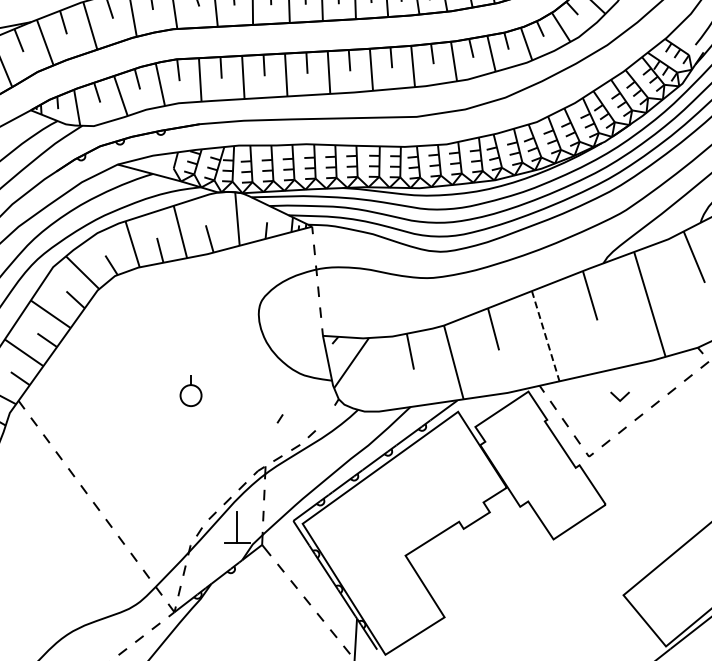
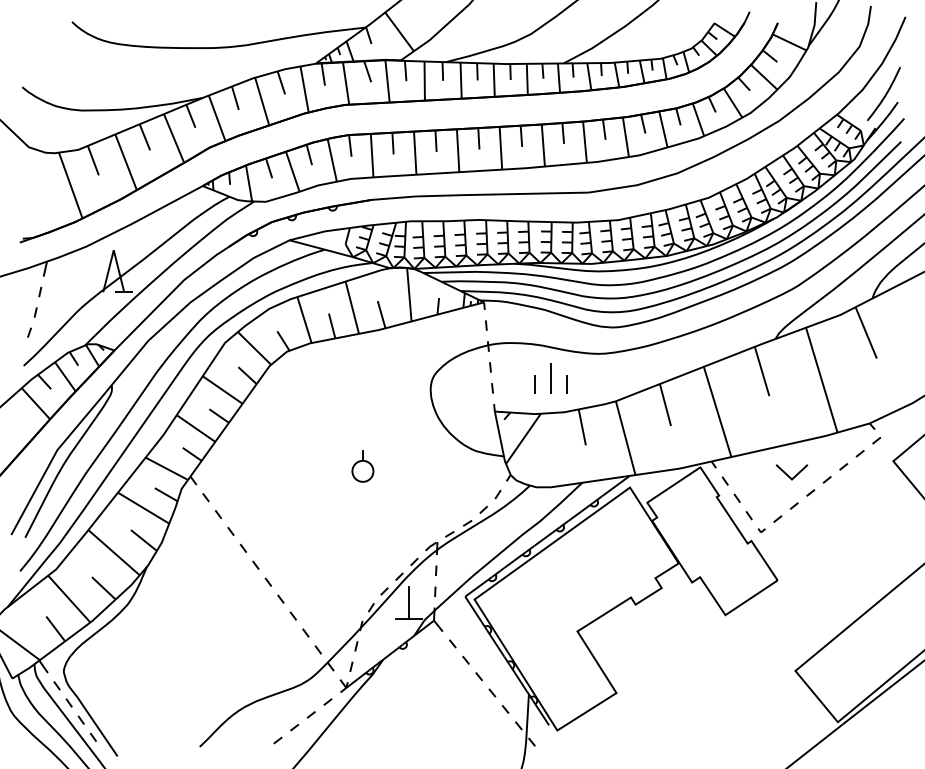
part: (378, 302) -> (550, 378), added
line: (545, 336) -> (717, 412), dashed -> solid
part: (619, 396) -> (791, 472), size x1.67
line: (279, 418) -> (497, 494), moved

